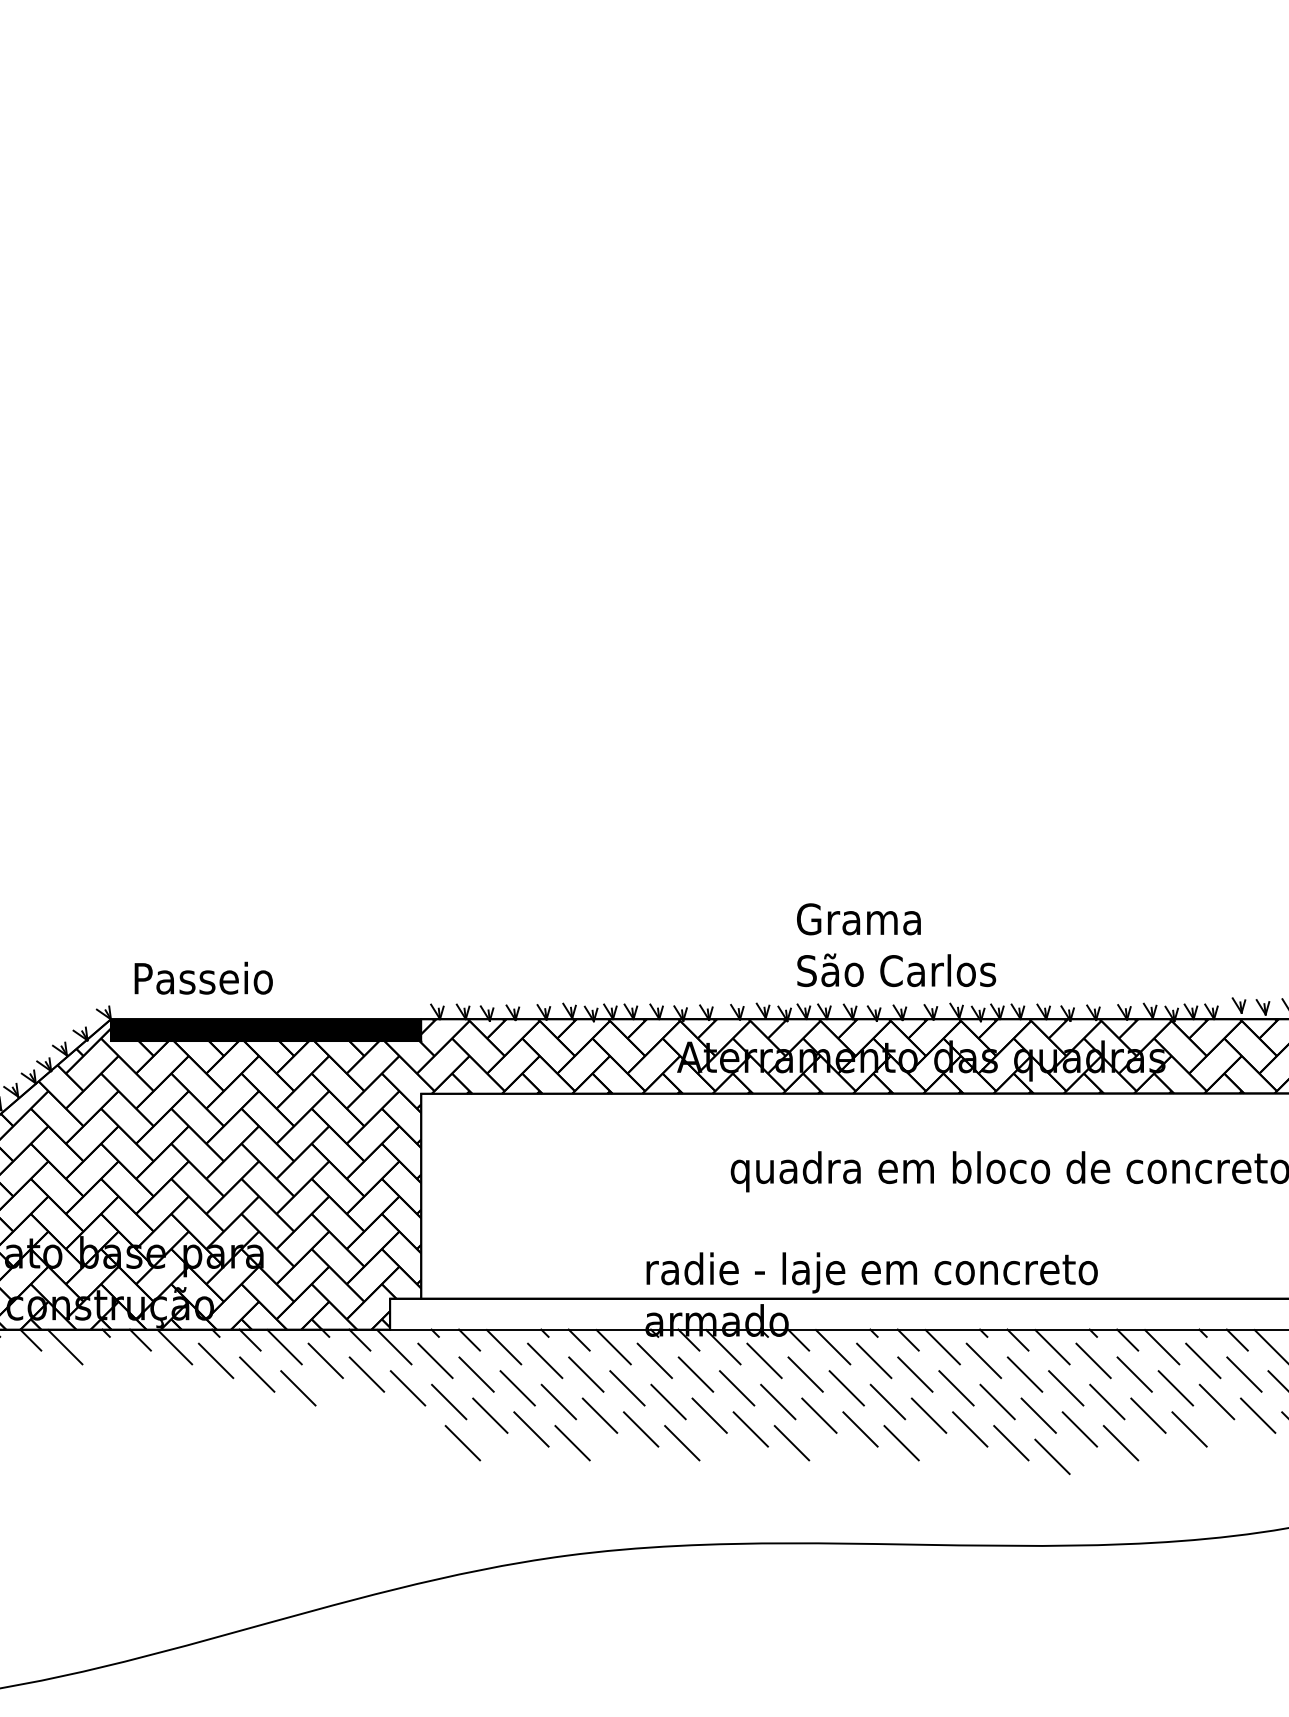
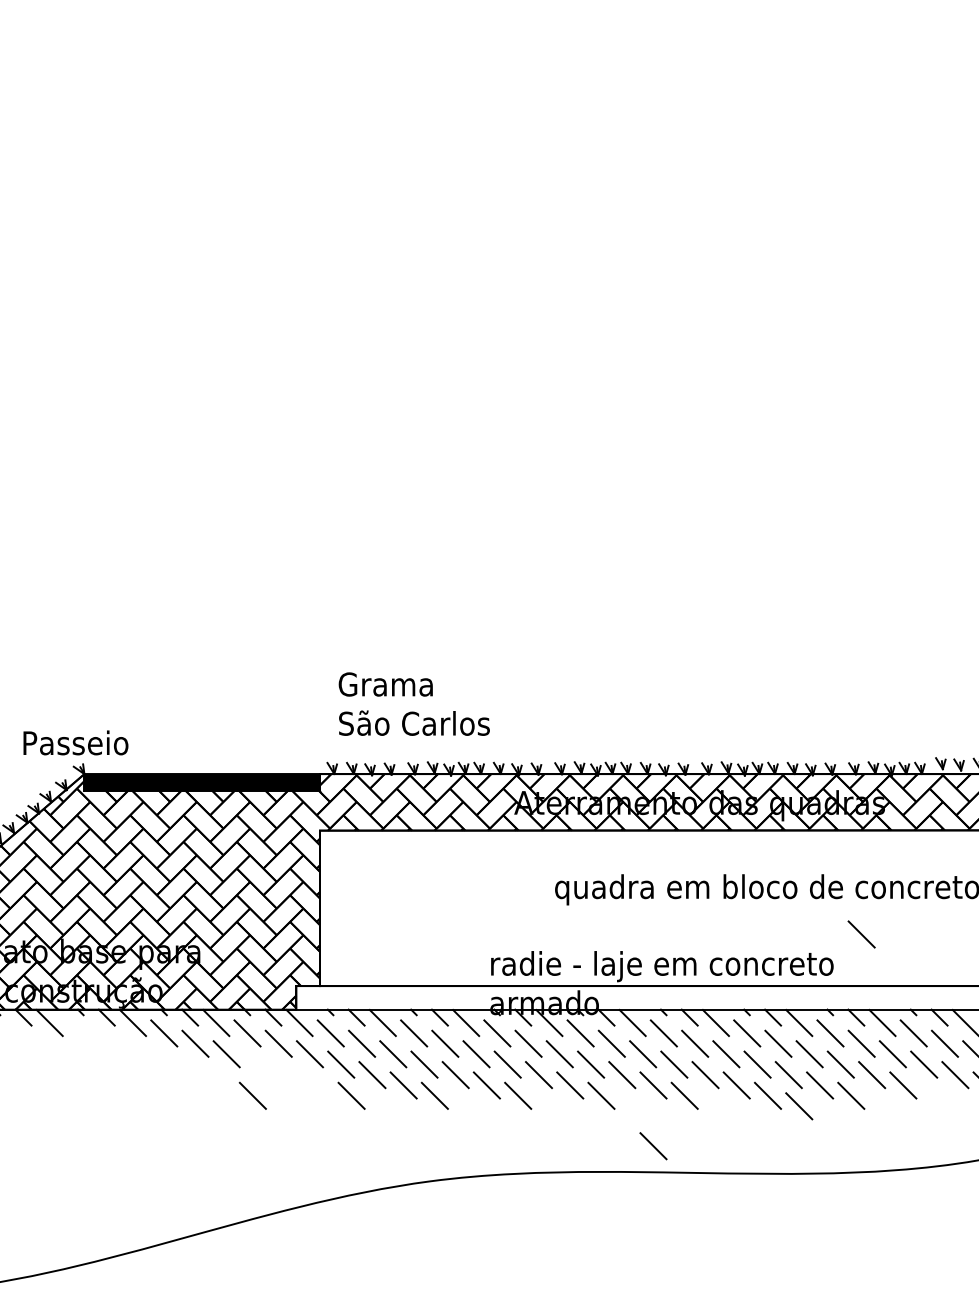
text: (896, 945) -> (414, 704), moved
text: (203, 977) -> (75, 742), moved
line: (1134, 1230) -> (861, 934), added
line: (332, 1443) -> (252, 1096), added
line: (860, 1509) -> (653, 1146), added

